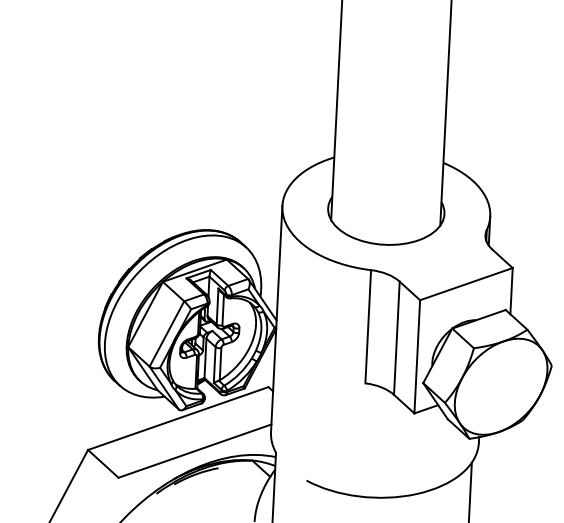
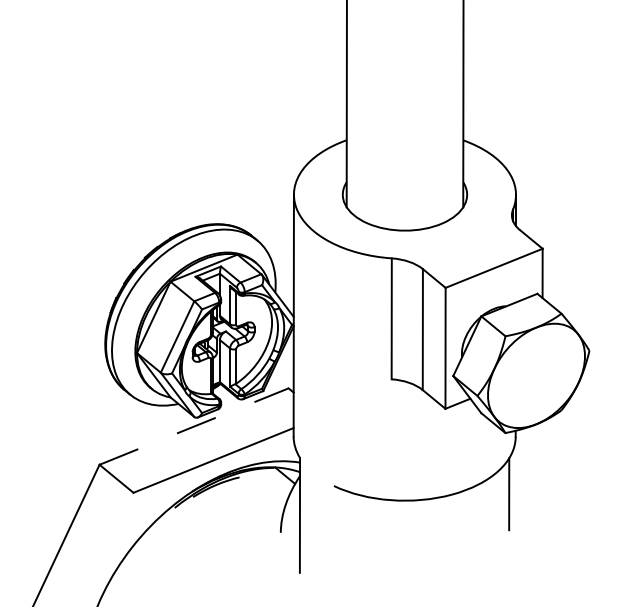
line: (178, 418) -> (194, 426), solid -> dashed

